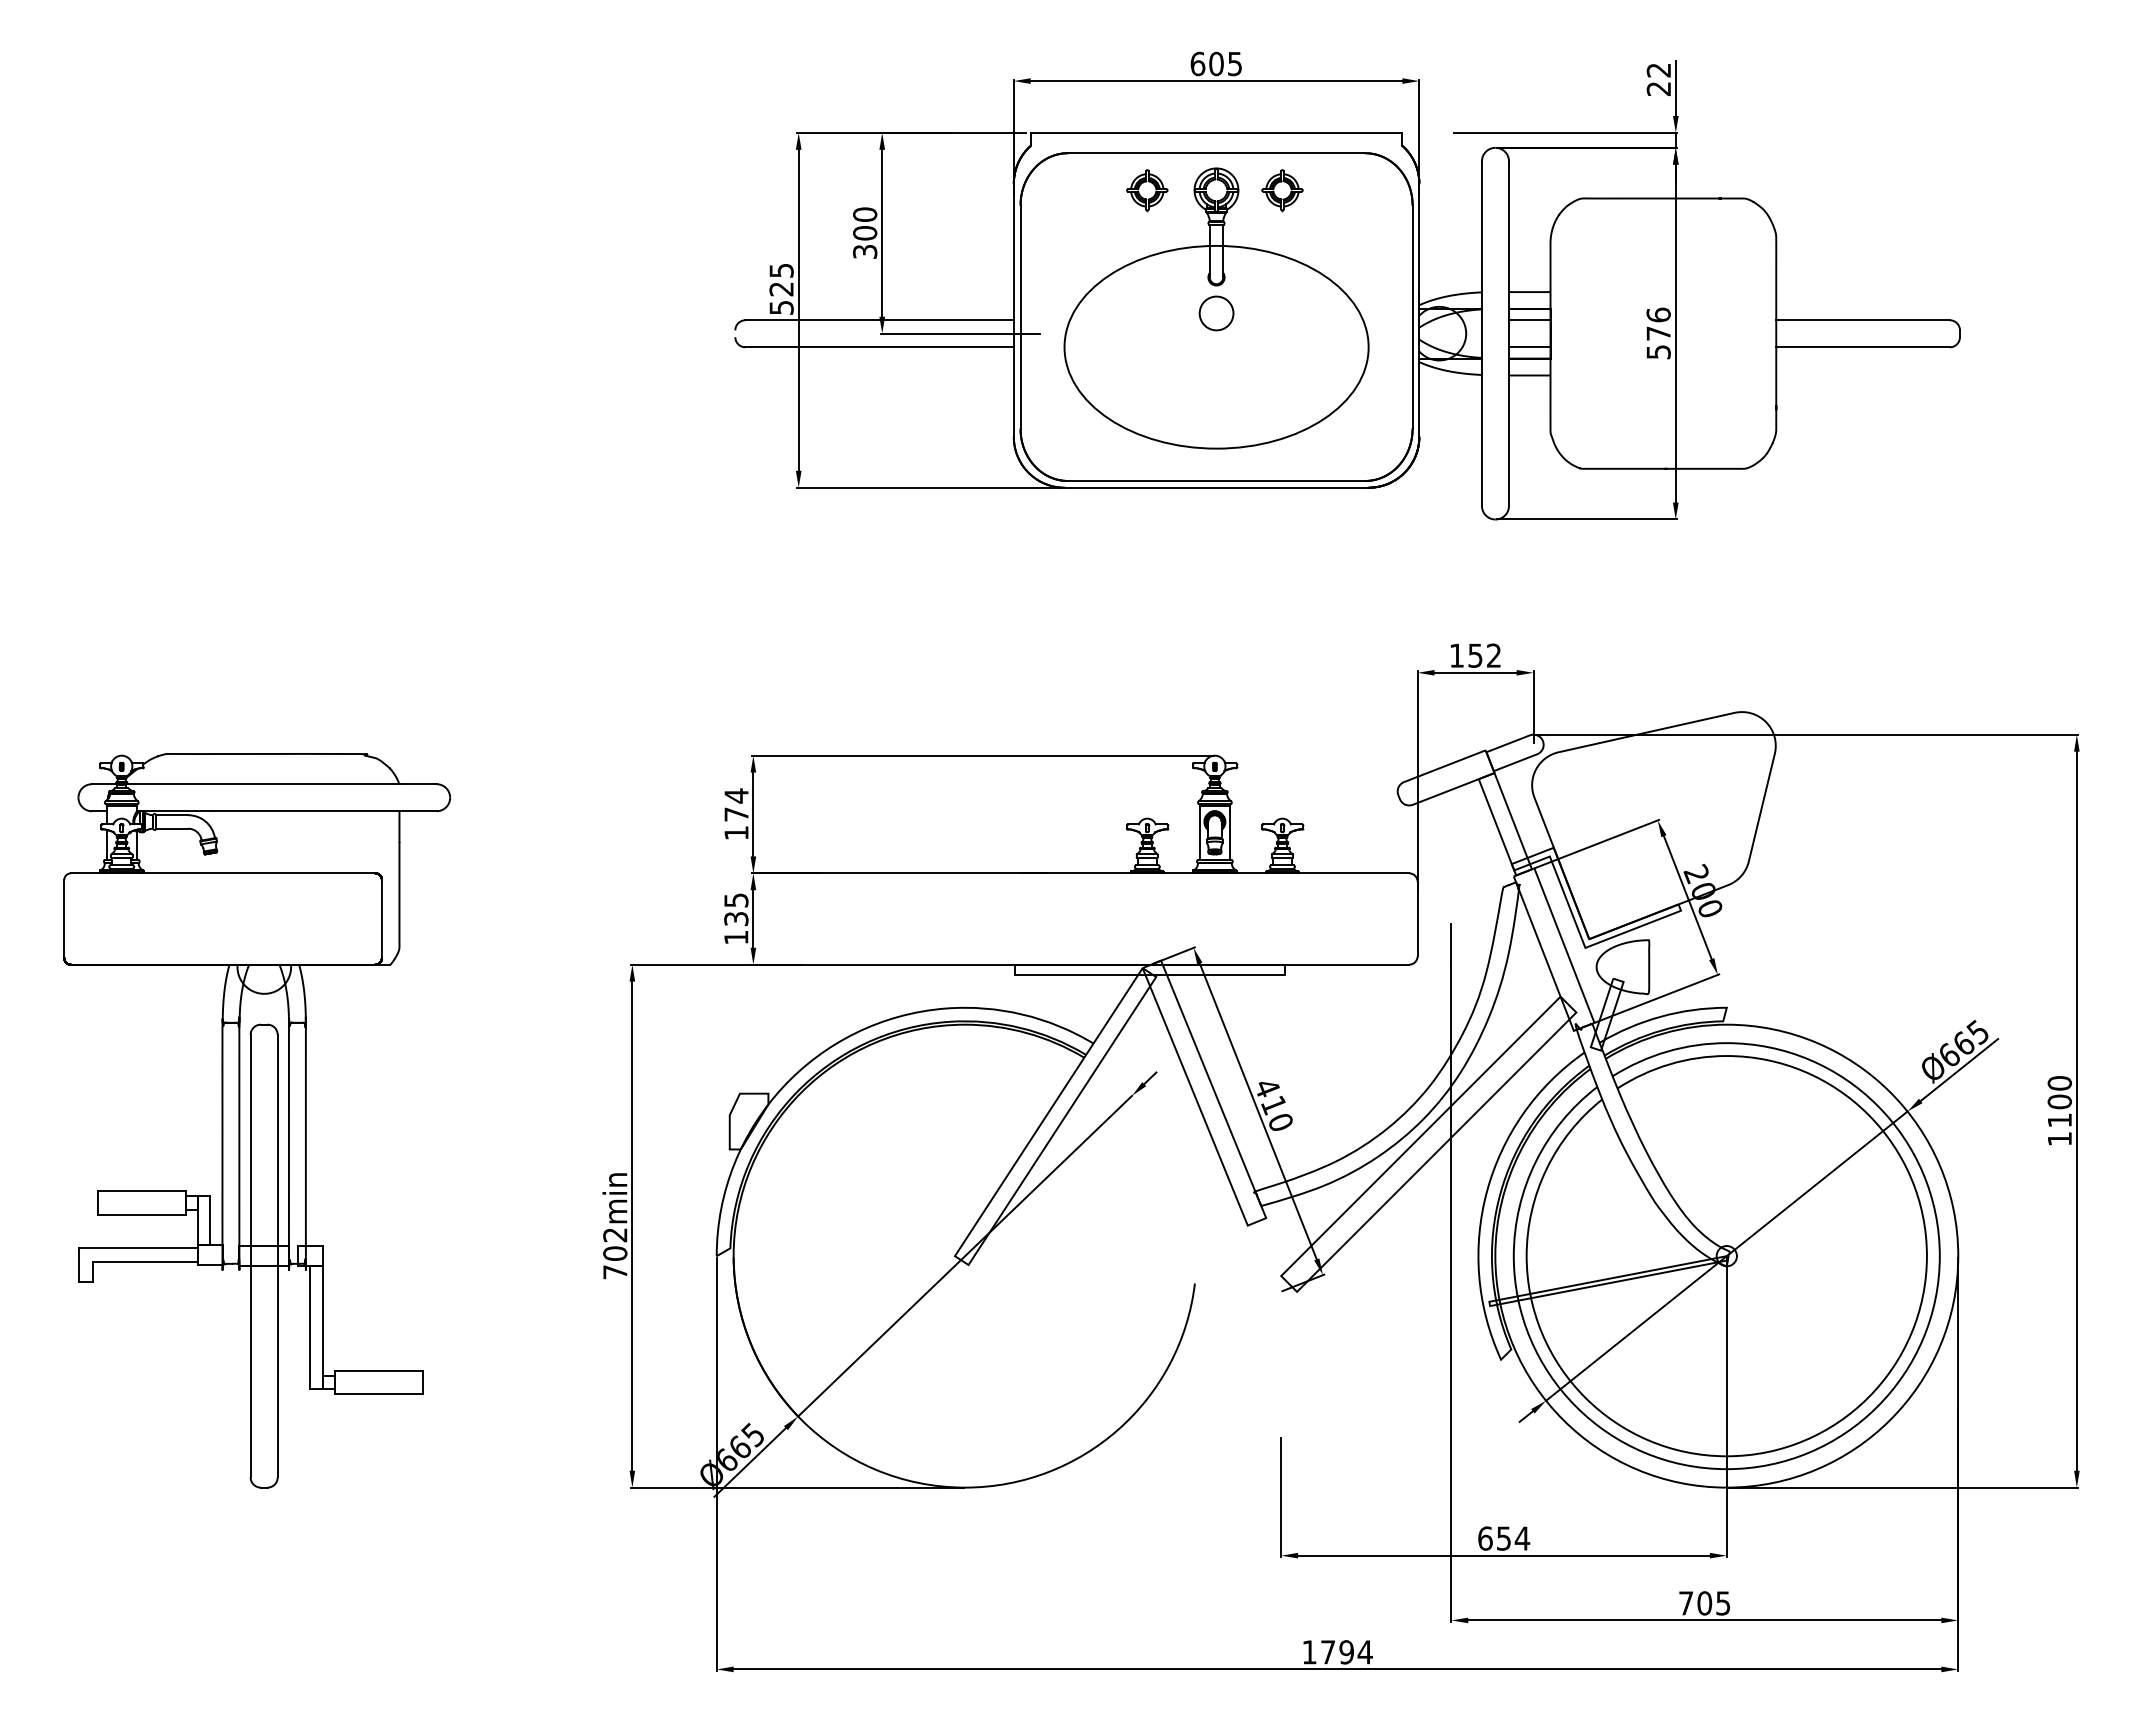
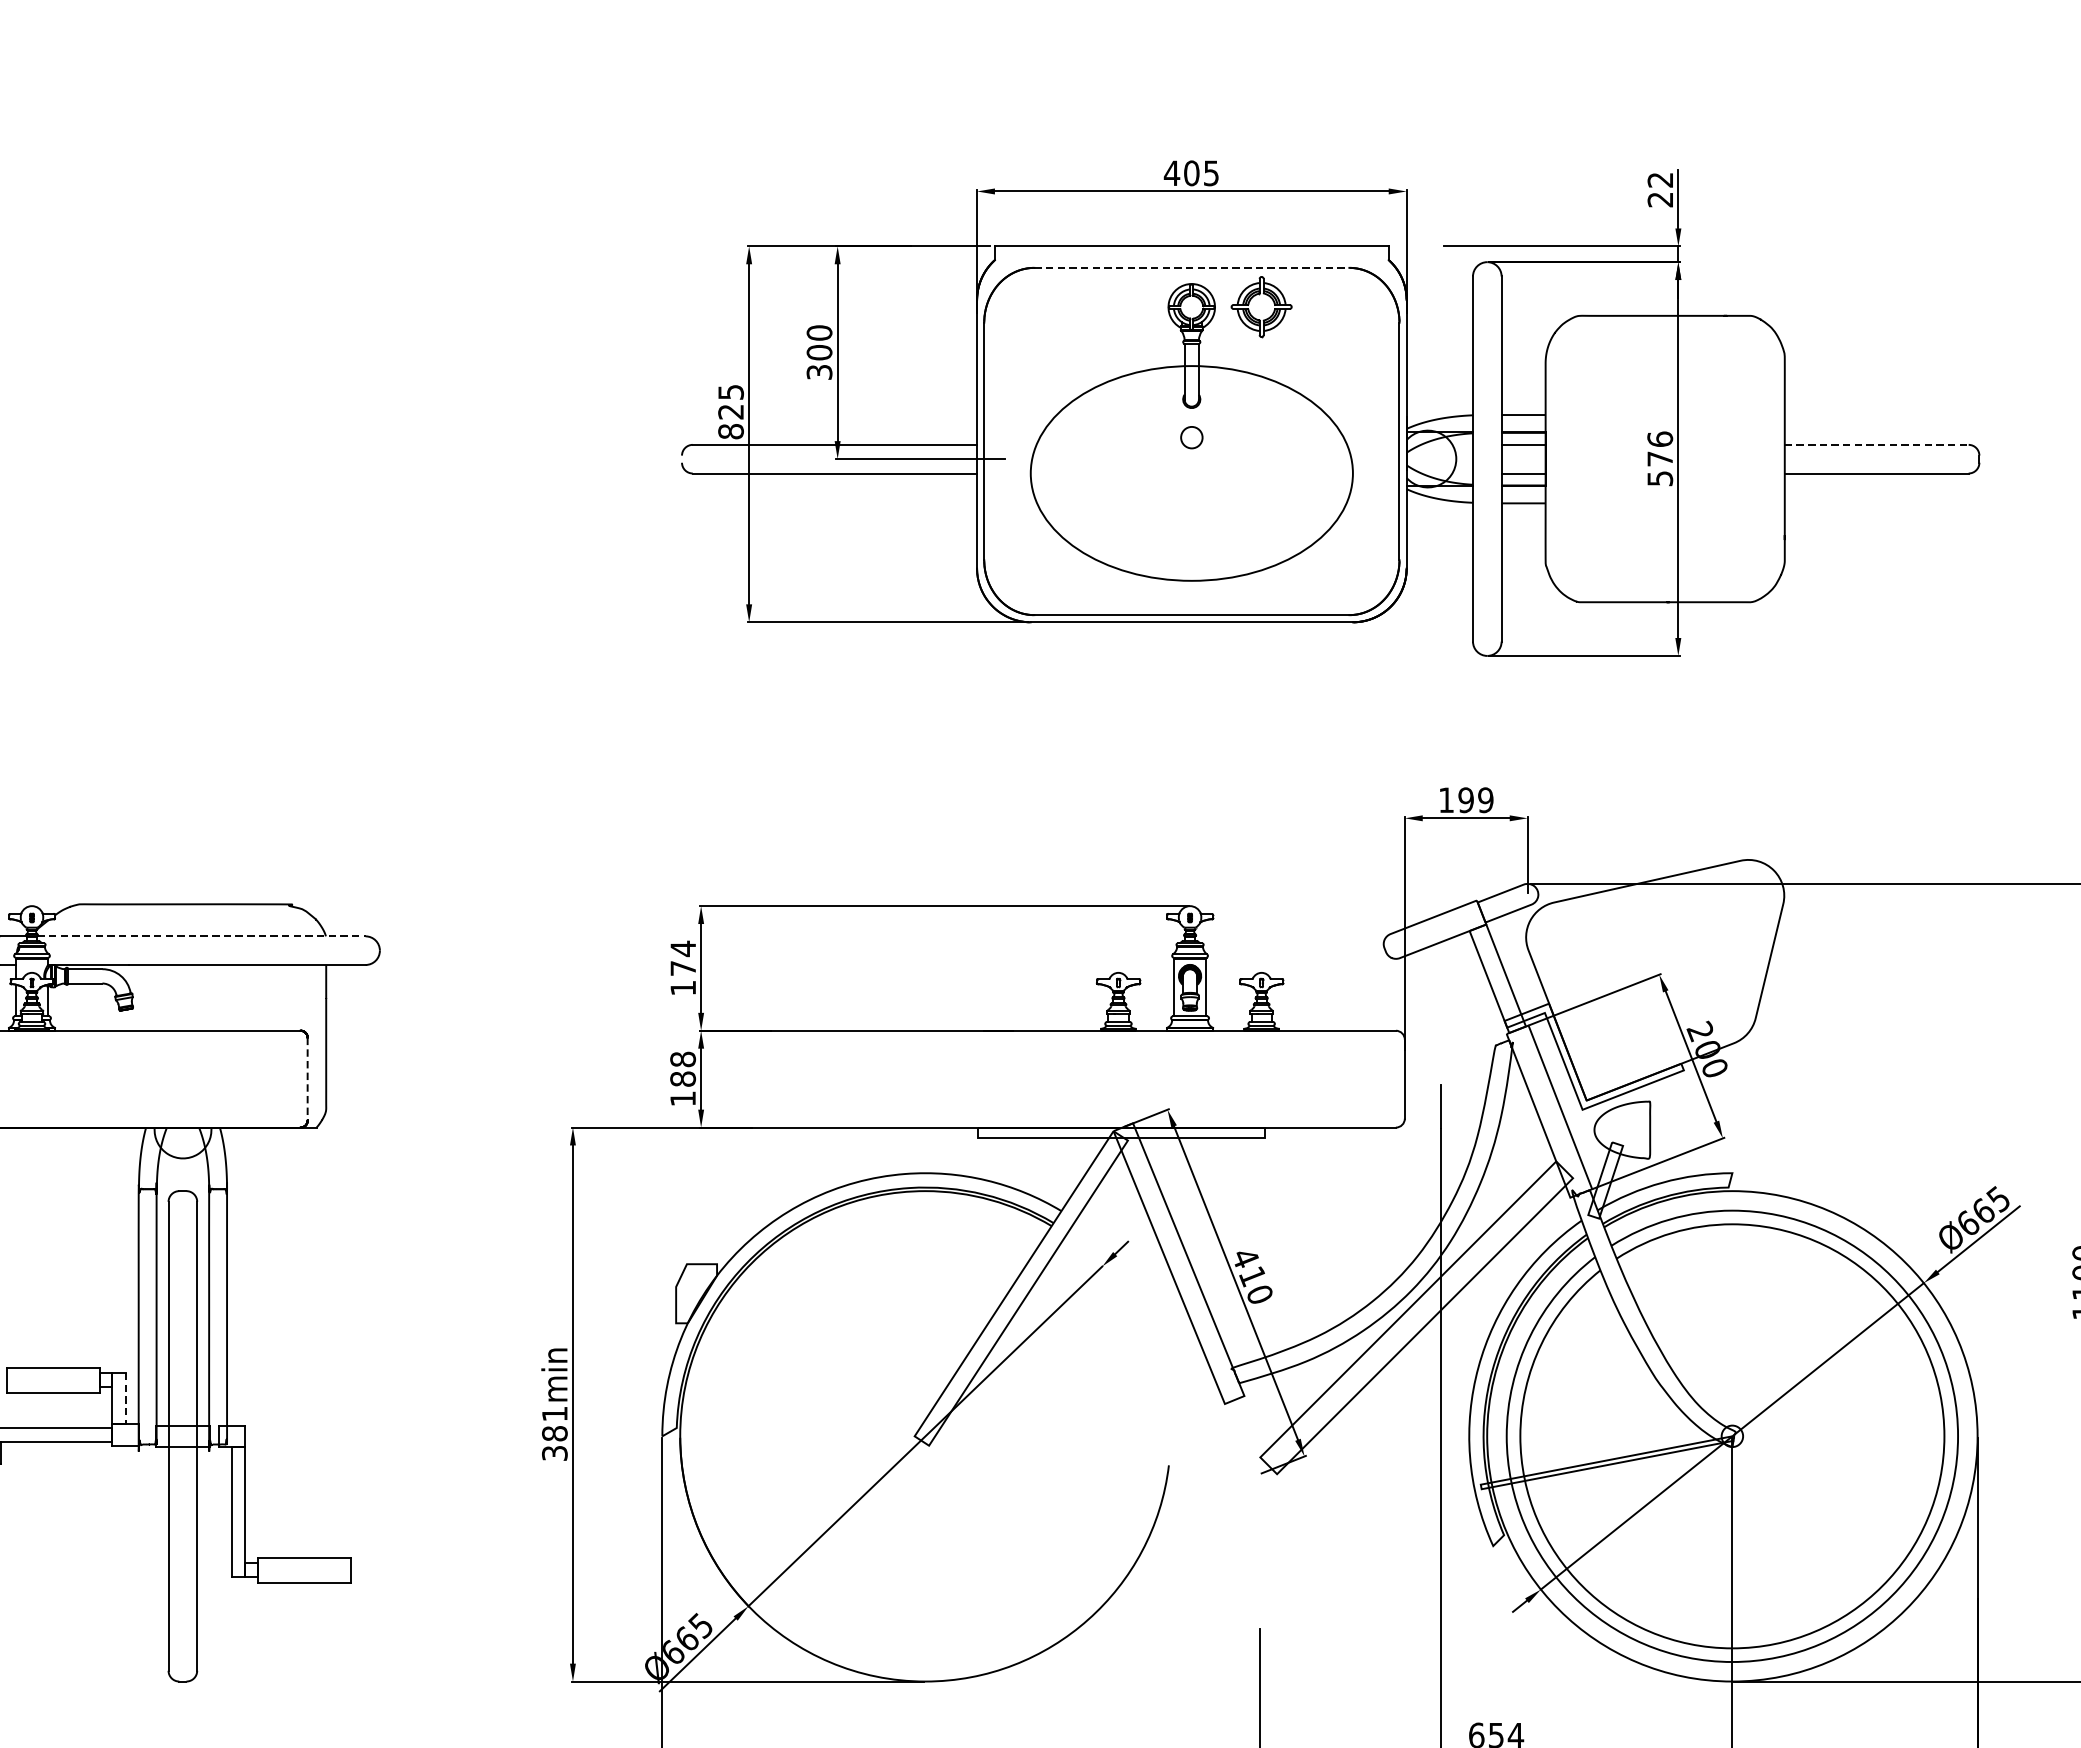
text: (1197, 63) -> (1171, 172), 605 -> 405
line: (1216, 153) -> (1191, 268), solid -> dashed
part: (1147, 190) -> (1118, 307), removed
part: (1282, 190) -> (1261, 307), size x1.4
text: (781, 307) -> (730, 431), 525 -> 825
circle: (1216, 313) -> (1191, 437), size x0.6
line: (1863, 320) -> (1877, 445), solid -> dashed
text: (1484, 655) -> (1475, 800), 152 -> 199
line: (281, 784) -> (201, 936), solid -> dashed
text: (736, 909) -> (683, 1069), 135 -> 188
line: (381, 919) -> (307, 1079), solid -> dashed
line: (210, 1221) -> (126, 1399), solid -> dashed
text: (615, 1253) -> (555, 1433), 702min -> 381min

